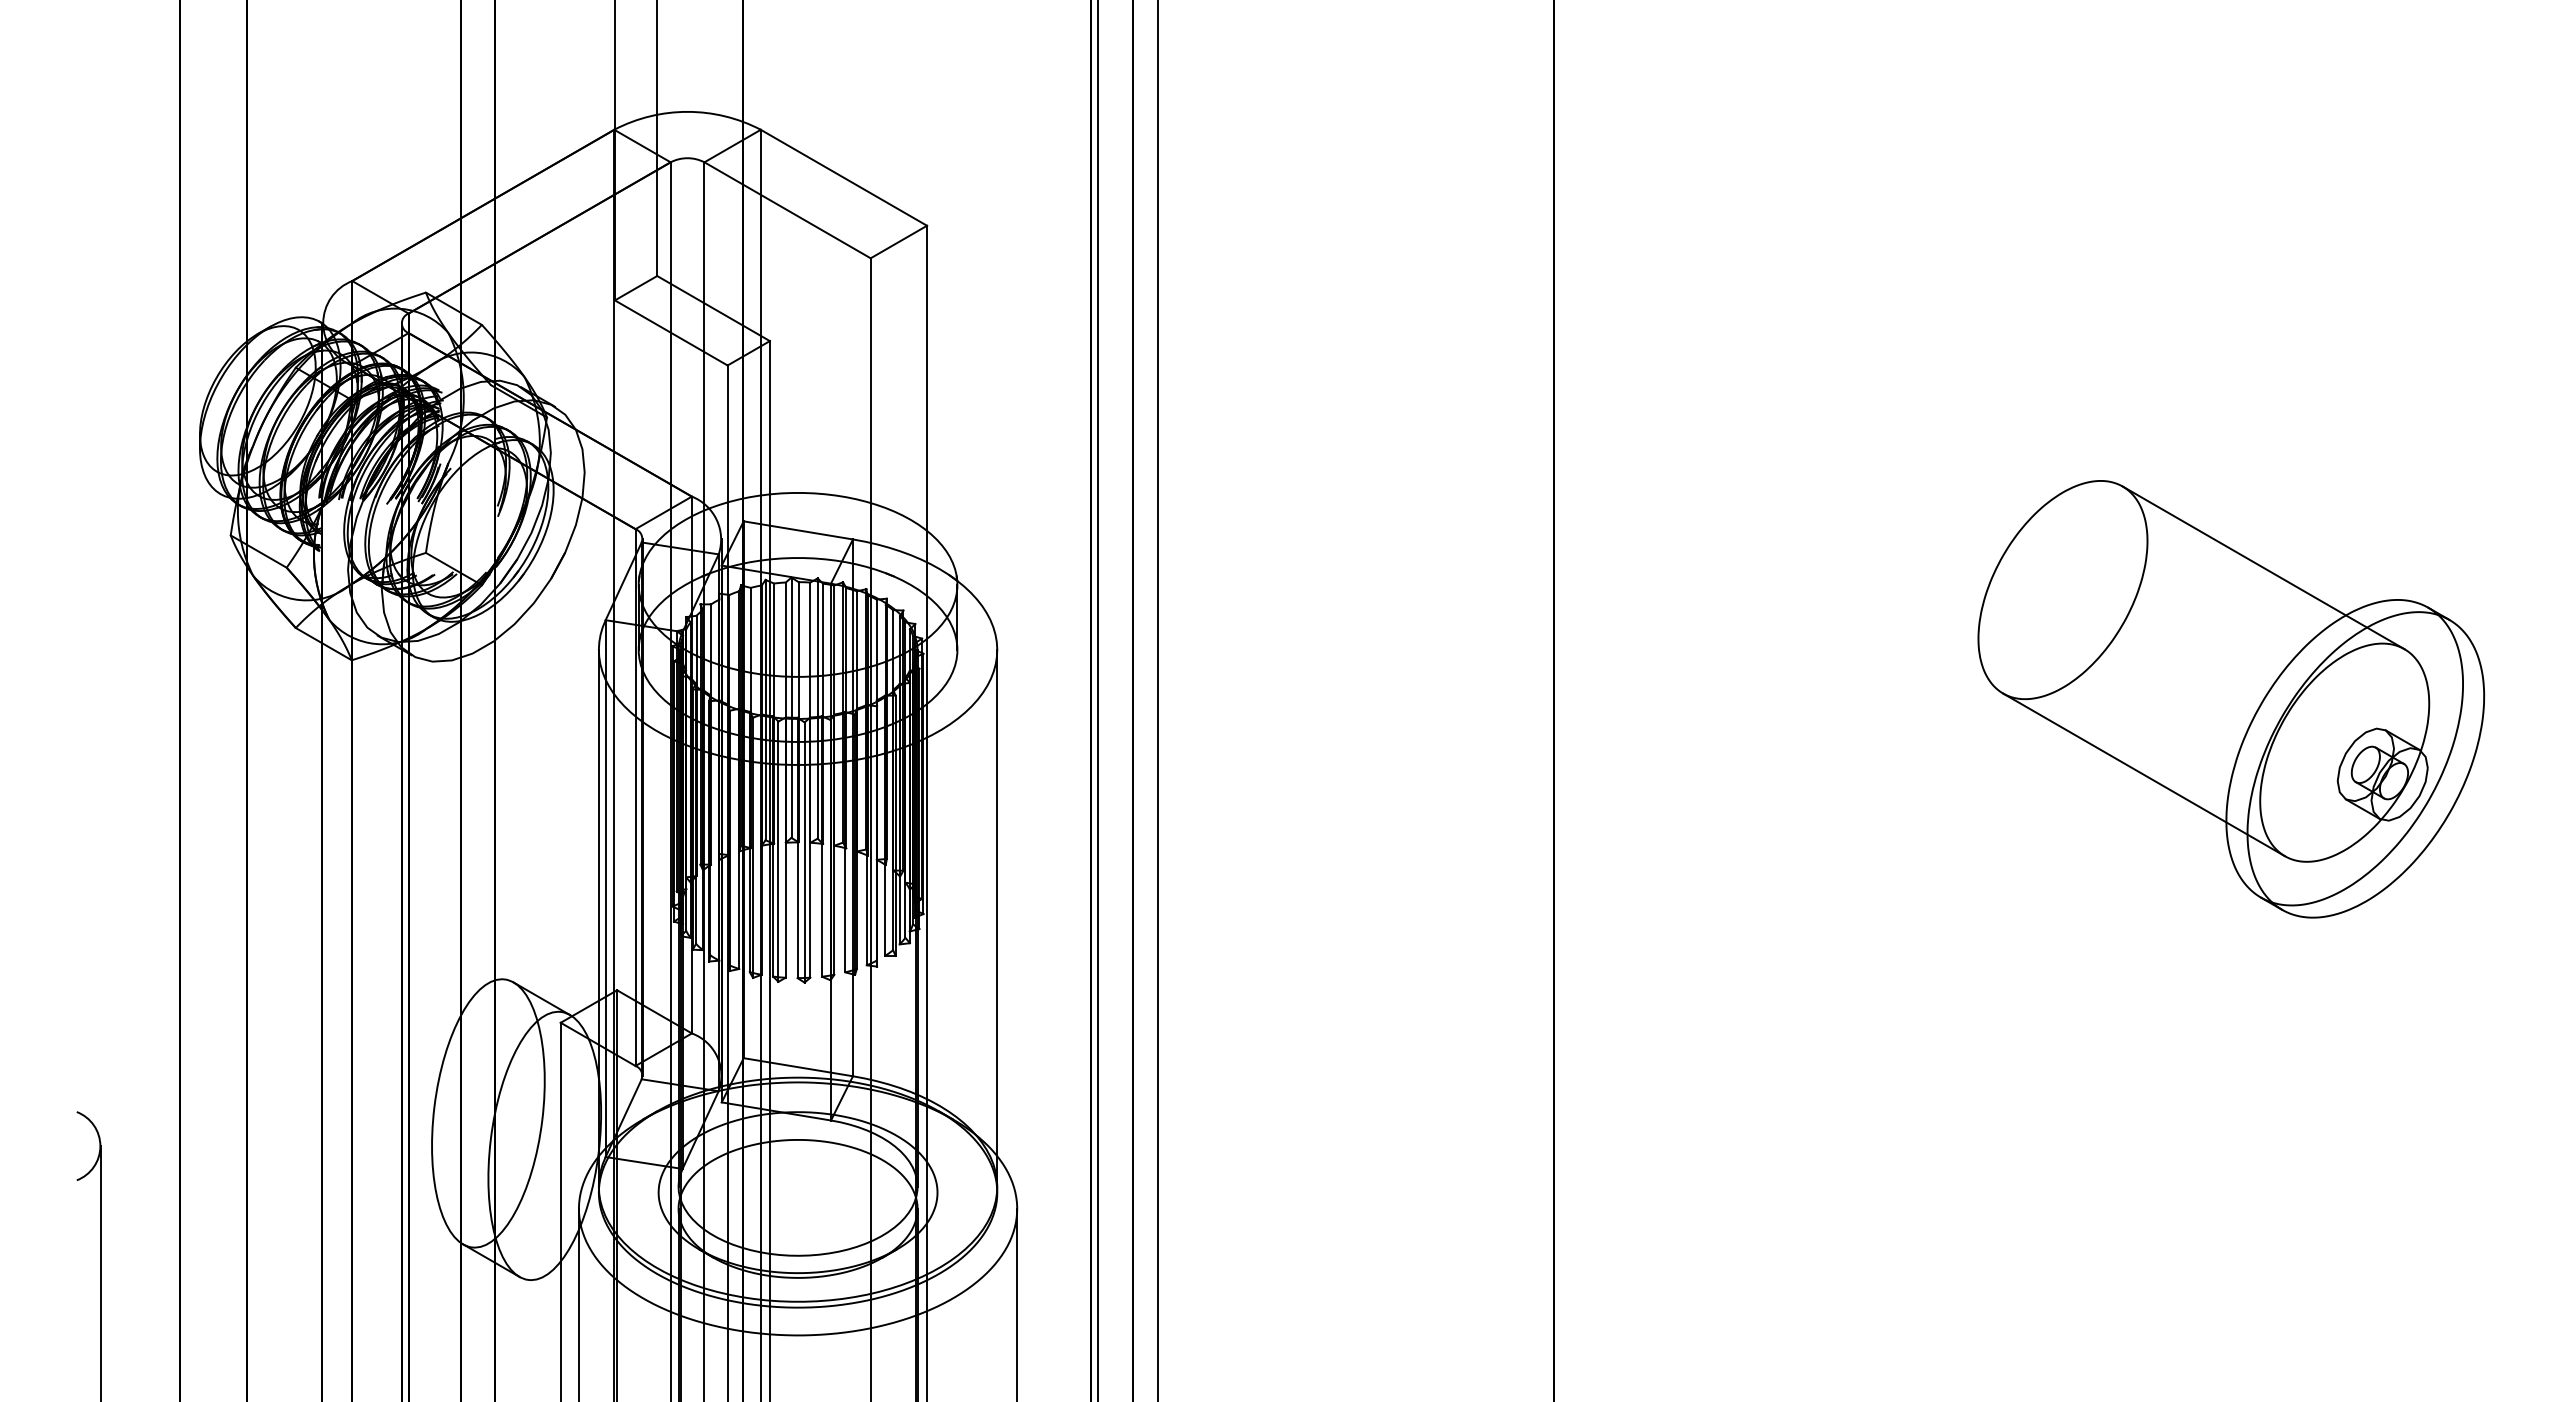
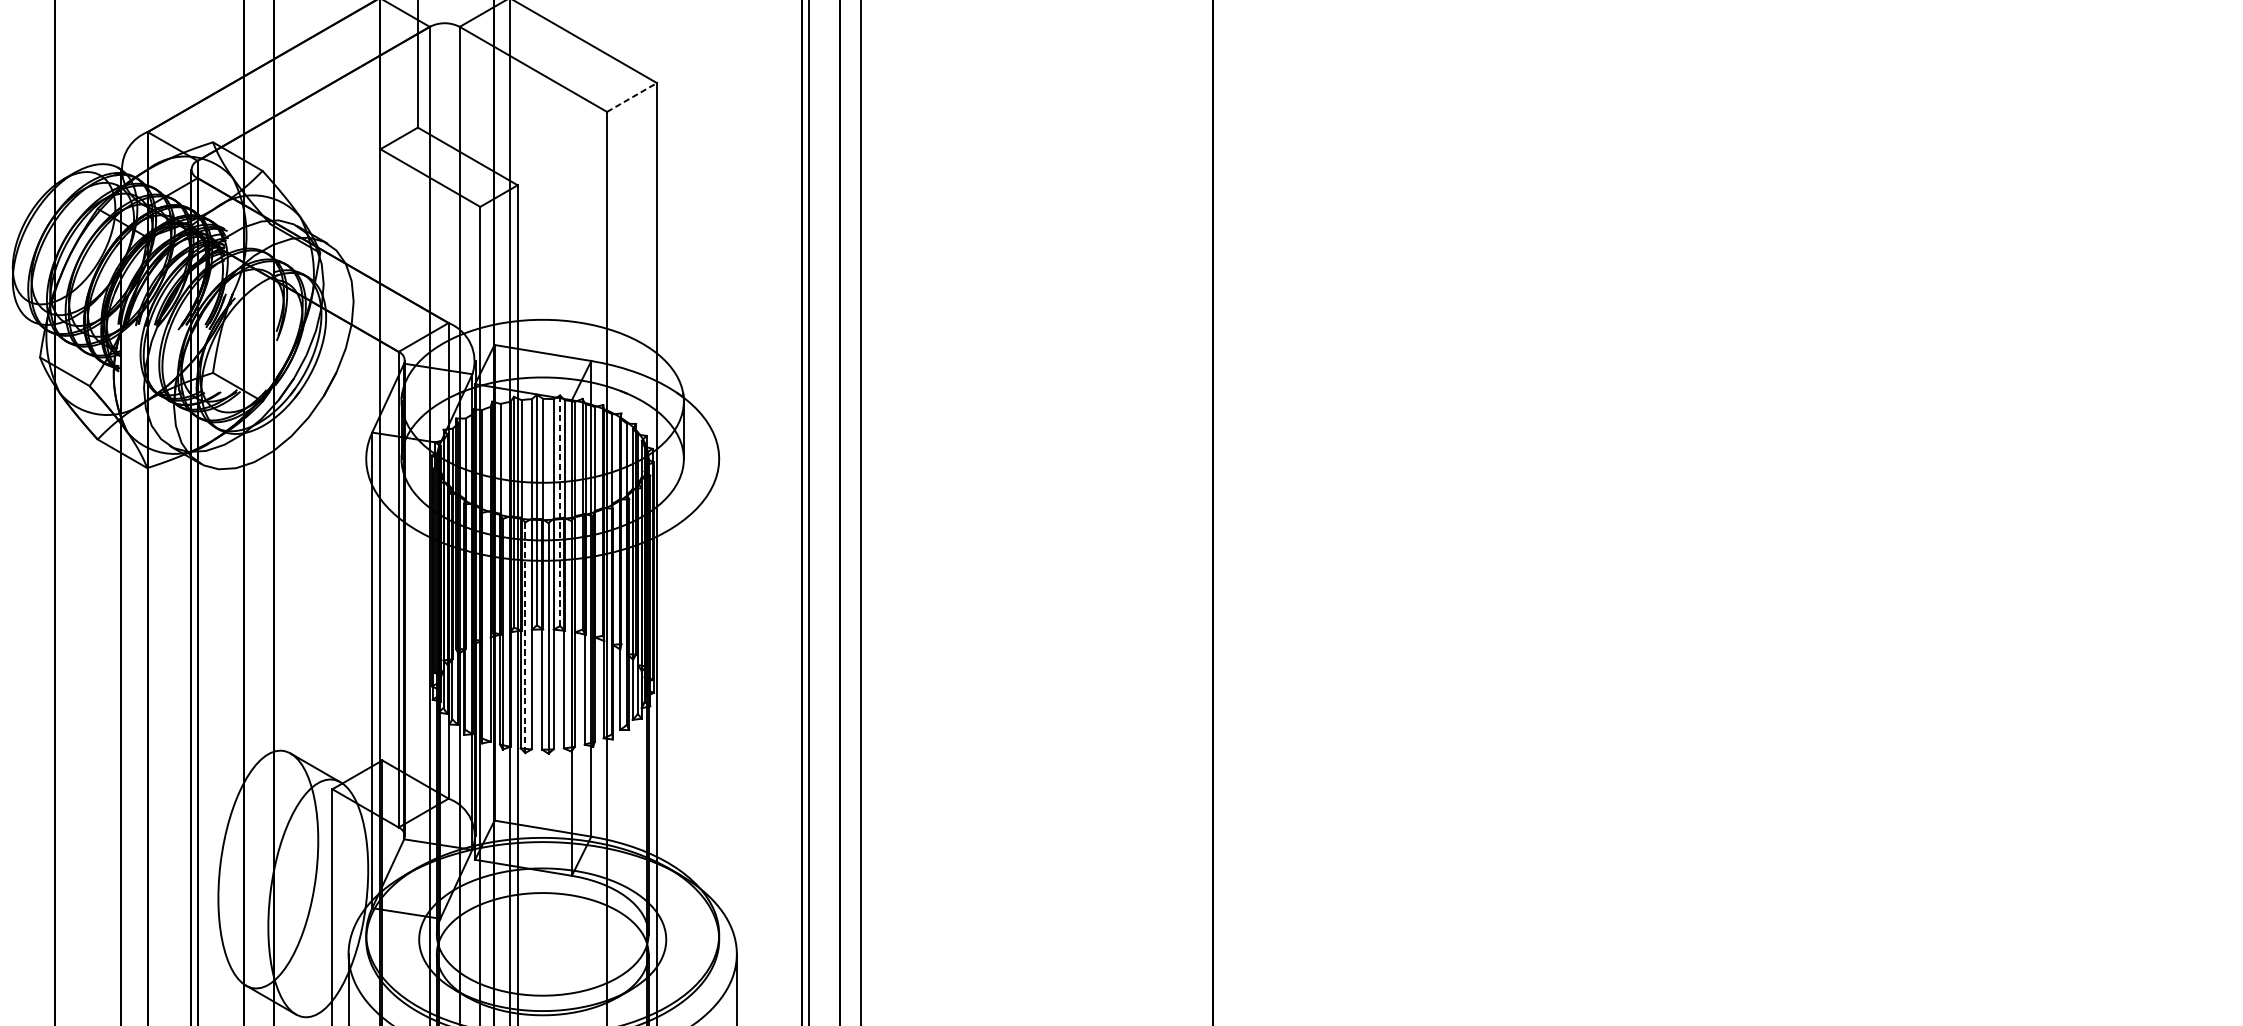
line: (898, 242) -> (631, 97), solid -> dashed
part: (2231, 699) -> (1812, 502), removed
line: (817, 708) -> (559, 510), solid -> dashed
line: (778, 851) -> (525, 637), solid -> dashed
line: (598, 917) -> (365, 695), removed
line: (997, 917) -> (719, 695), removed

